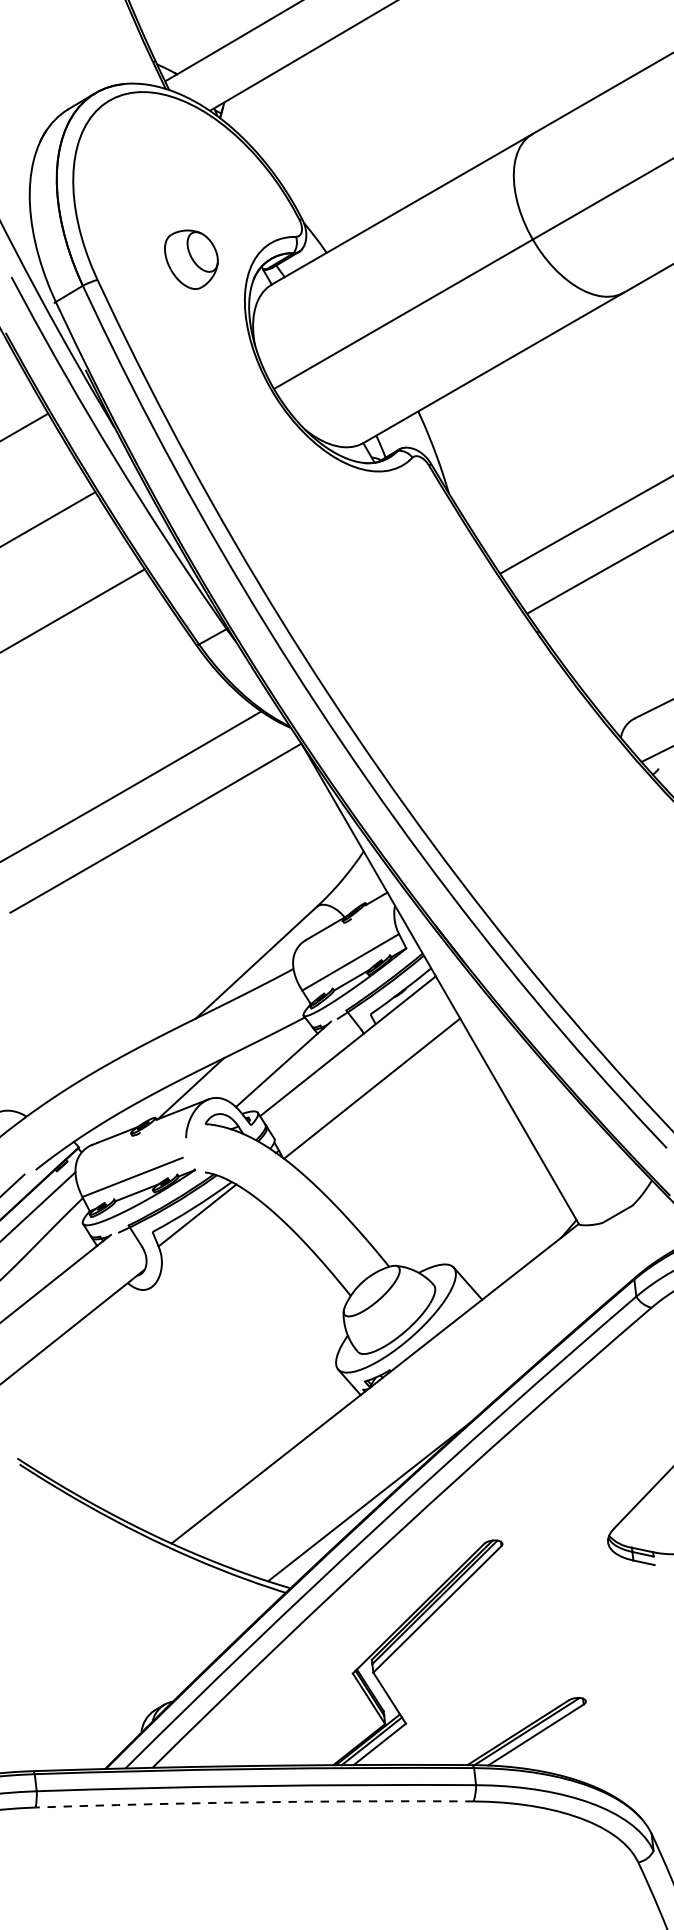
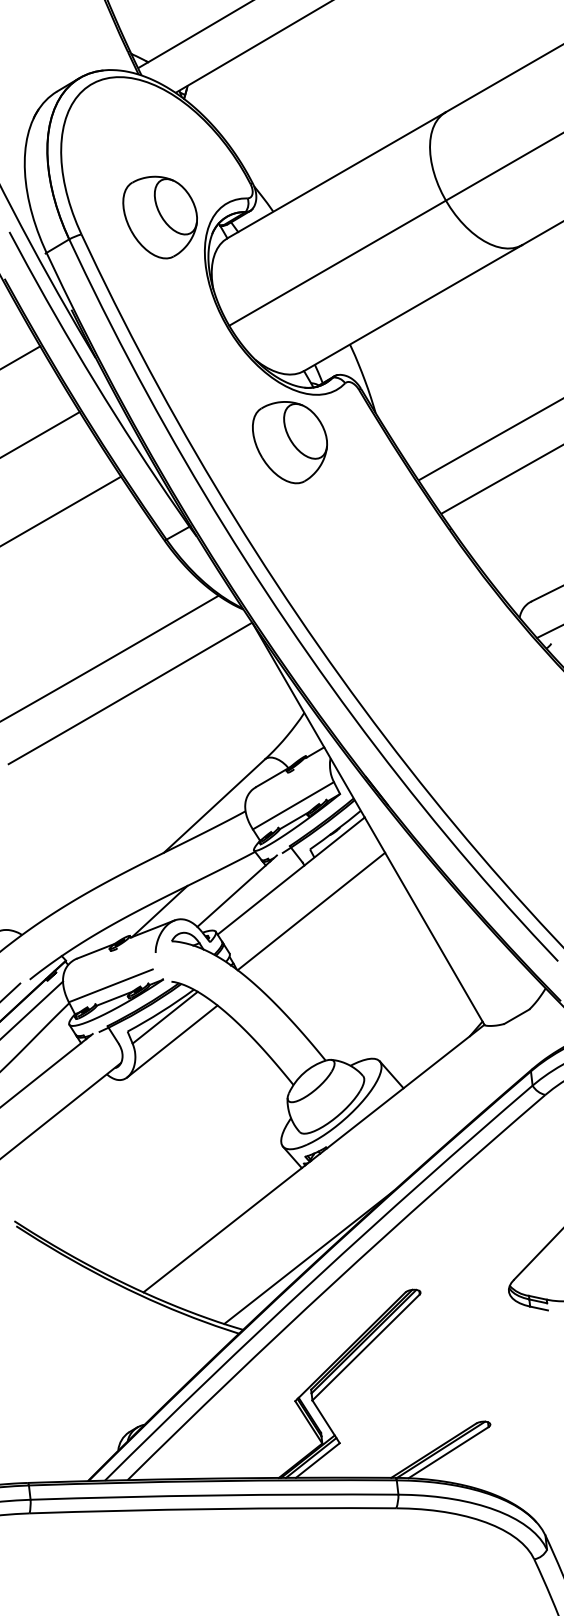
part: (190, 259) -> (159, 217), size x1.67
part: (345, 528) -> (289, 442), added
line: (206, 1243) -> (172, 1041), added
arc: (255, 1802) -> (213, 1509), dashed -> solid

